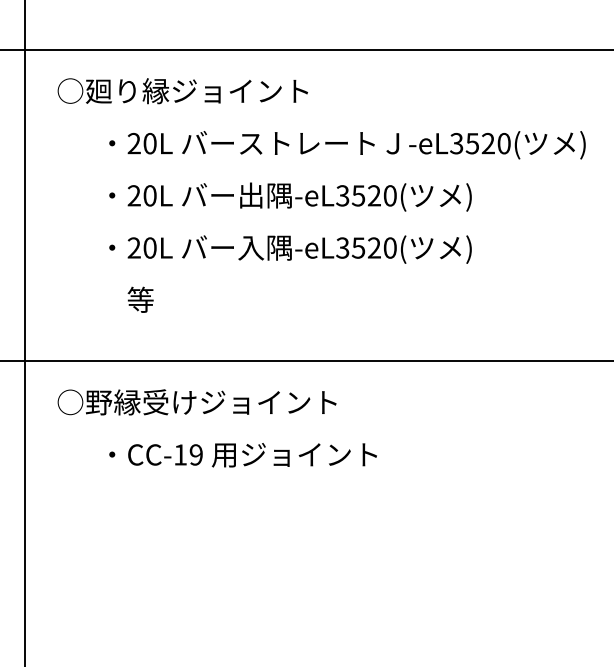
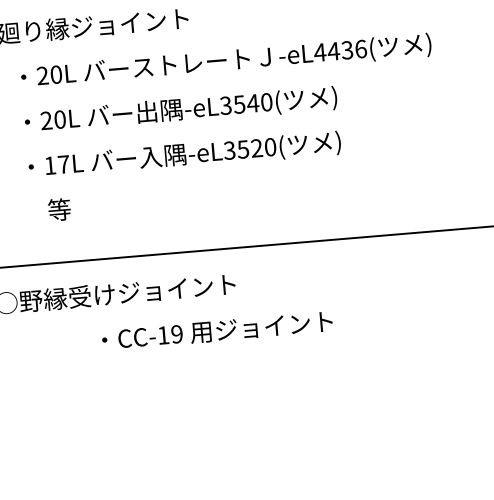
text: (479, 143) -> (339, 50), -eL3520( -> -eL4436(
text: (374, 195) -> (253, 103), -eL3520( -> -eL3540(
text: (141, 247) -> (56, 164), 20L -> 17L
text: (242, 455) -> (216, 331), moved

